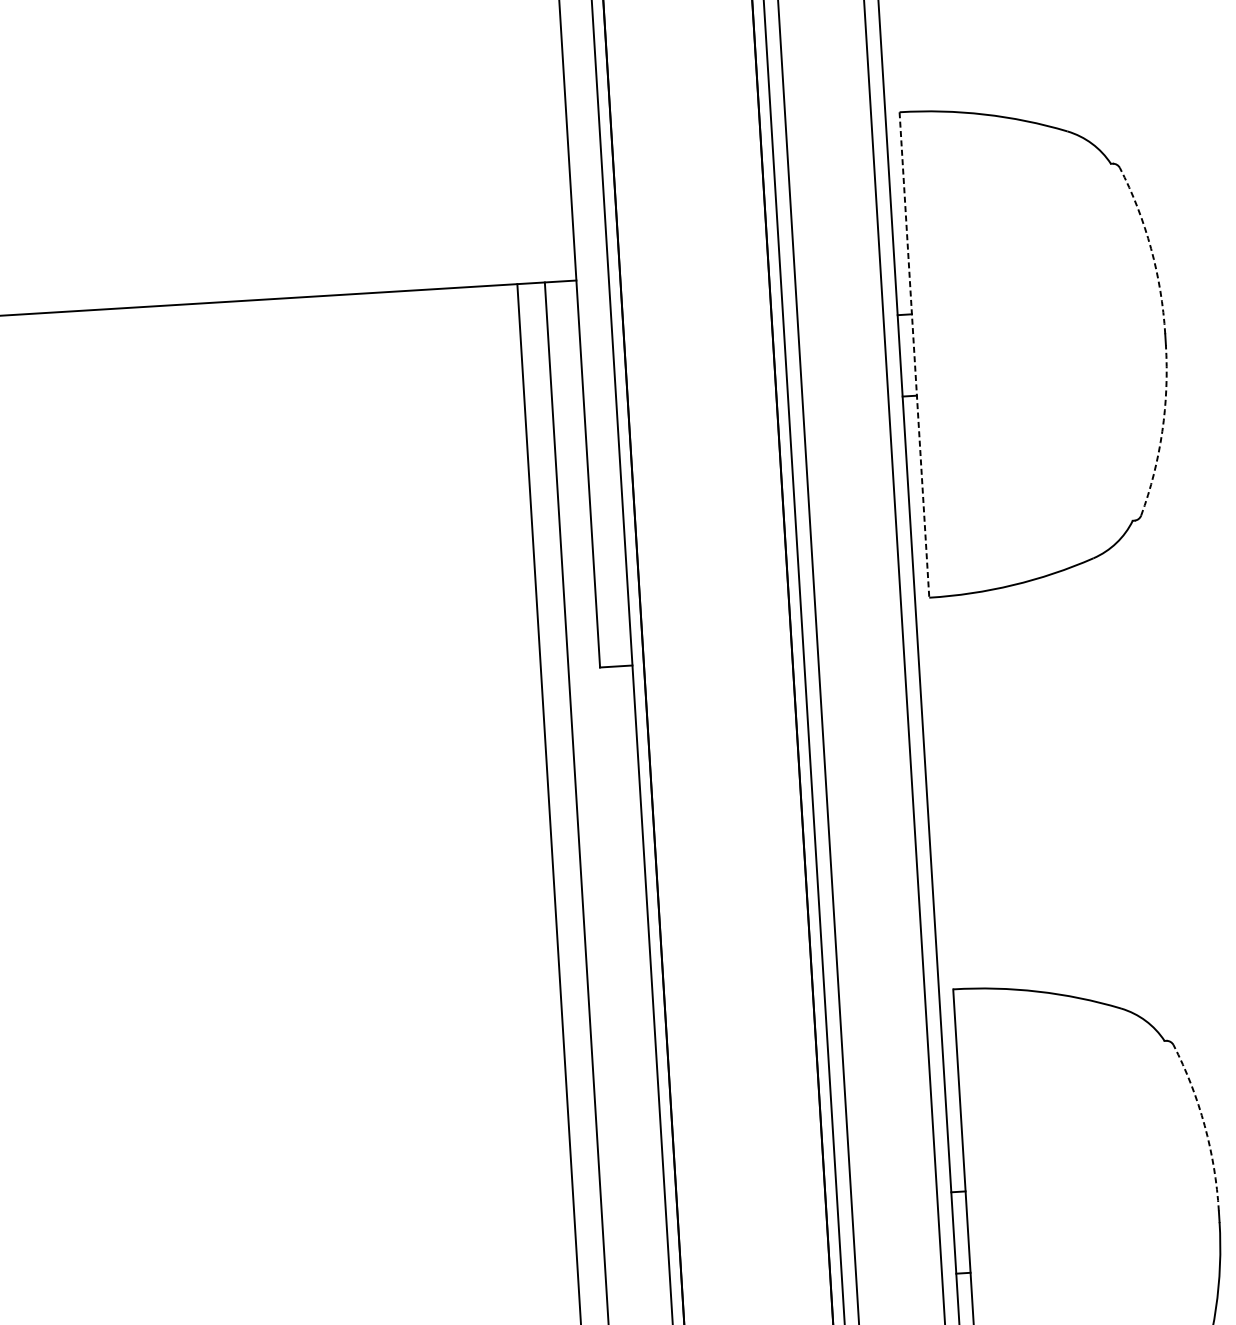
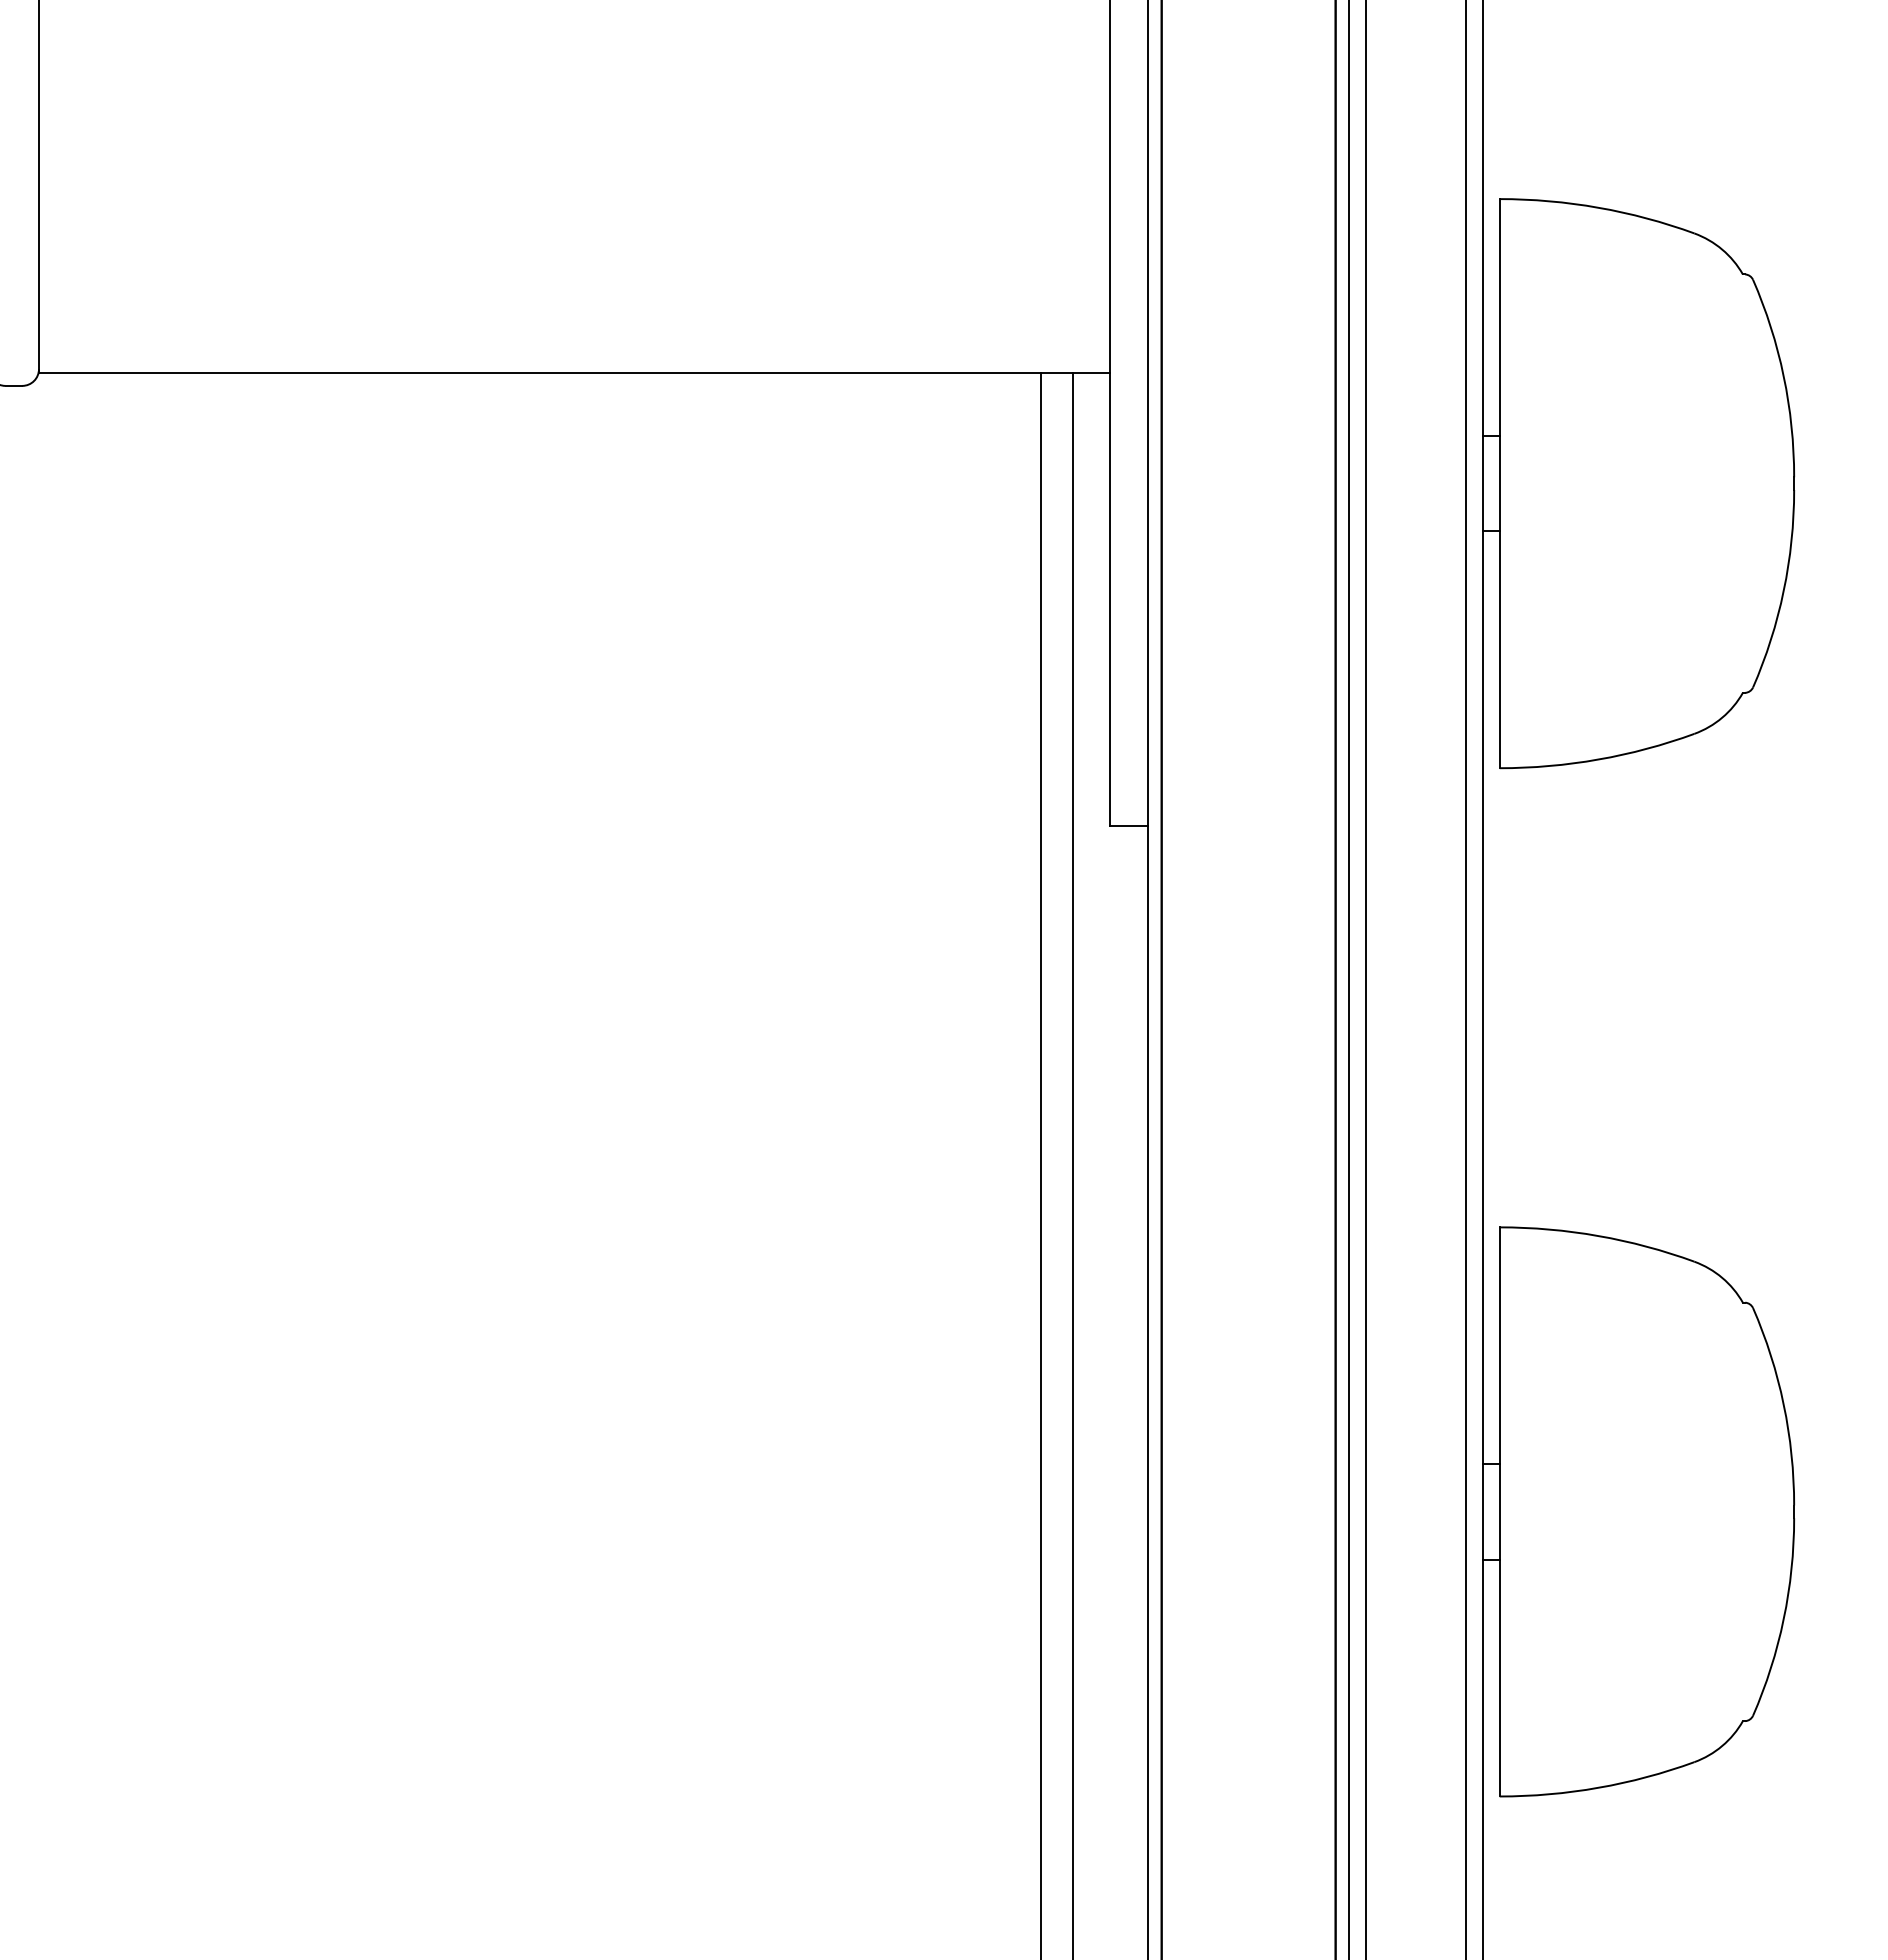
arc: (1150, 248) -> (1783, 376), dashed -> solid
line: (914, 354) -> (1499, 483), dashed -> solid
arc: (1162, 431) -> (1783, 590), dashed -> solid
arc: (1204, 1125) -> (1783, 1404), dashed -> solid

